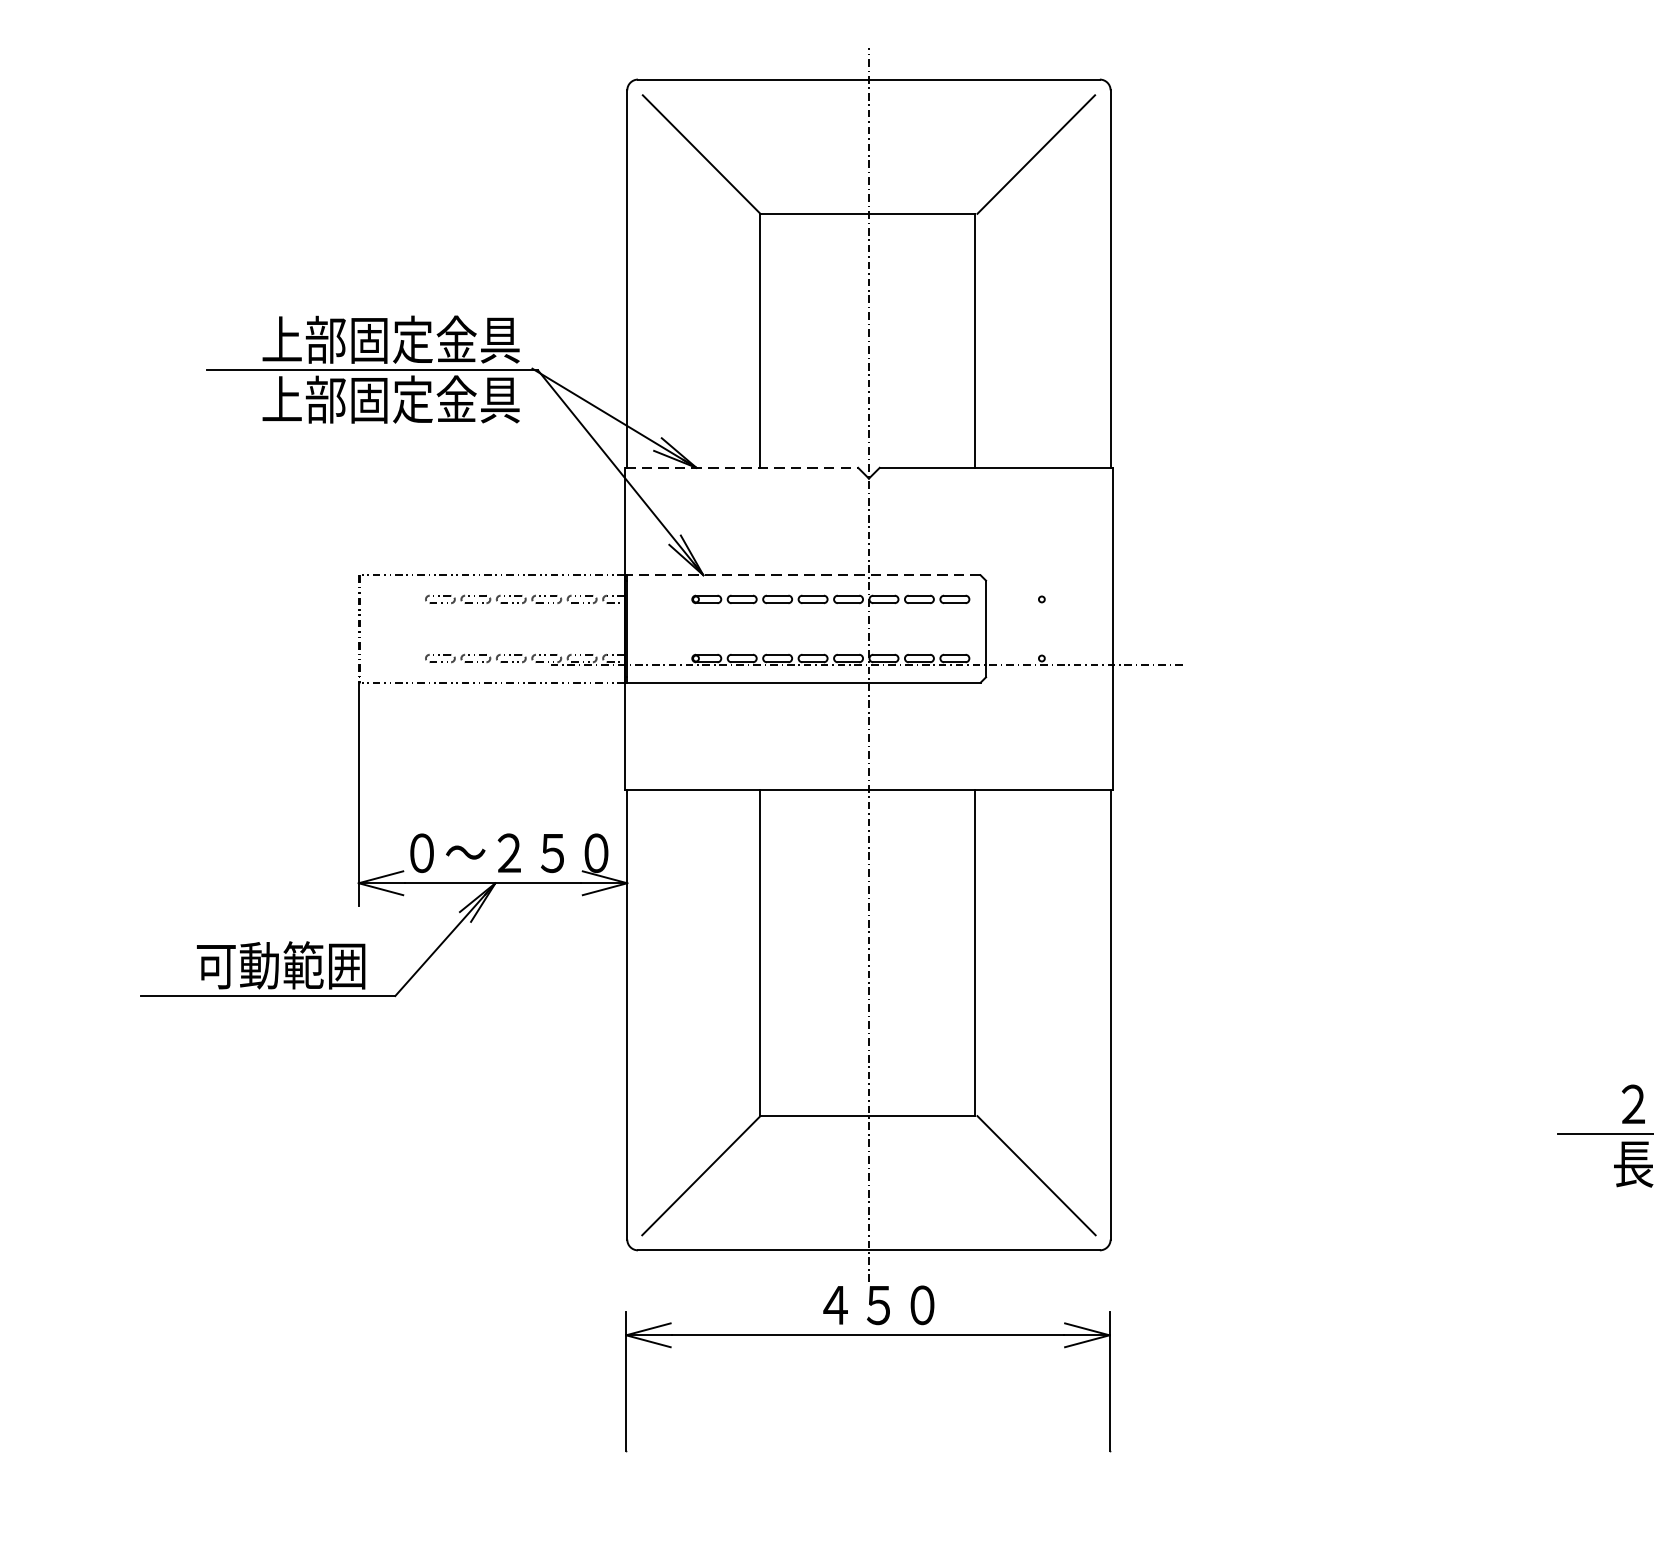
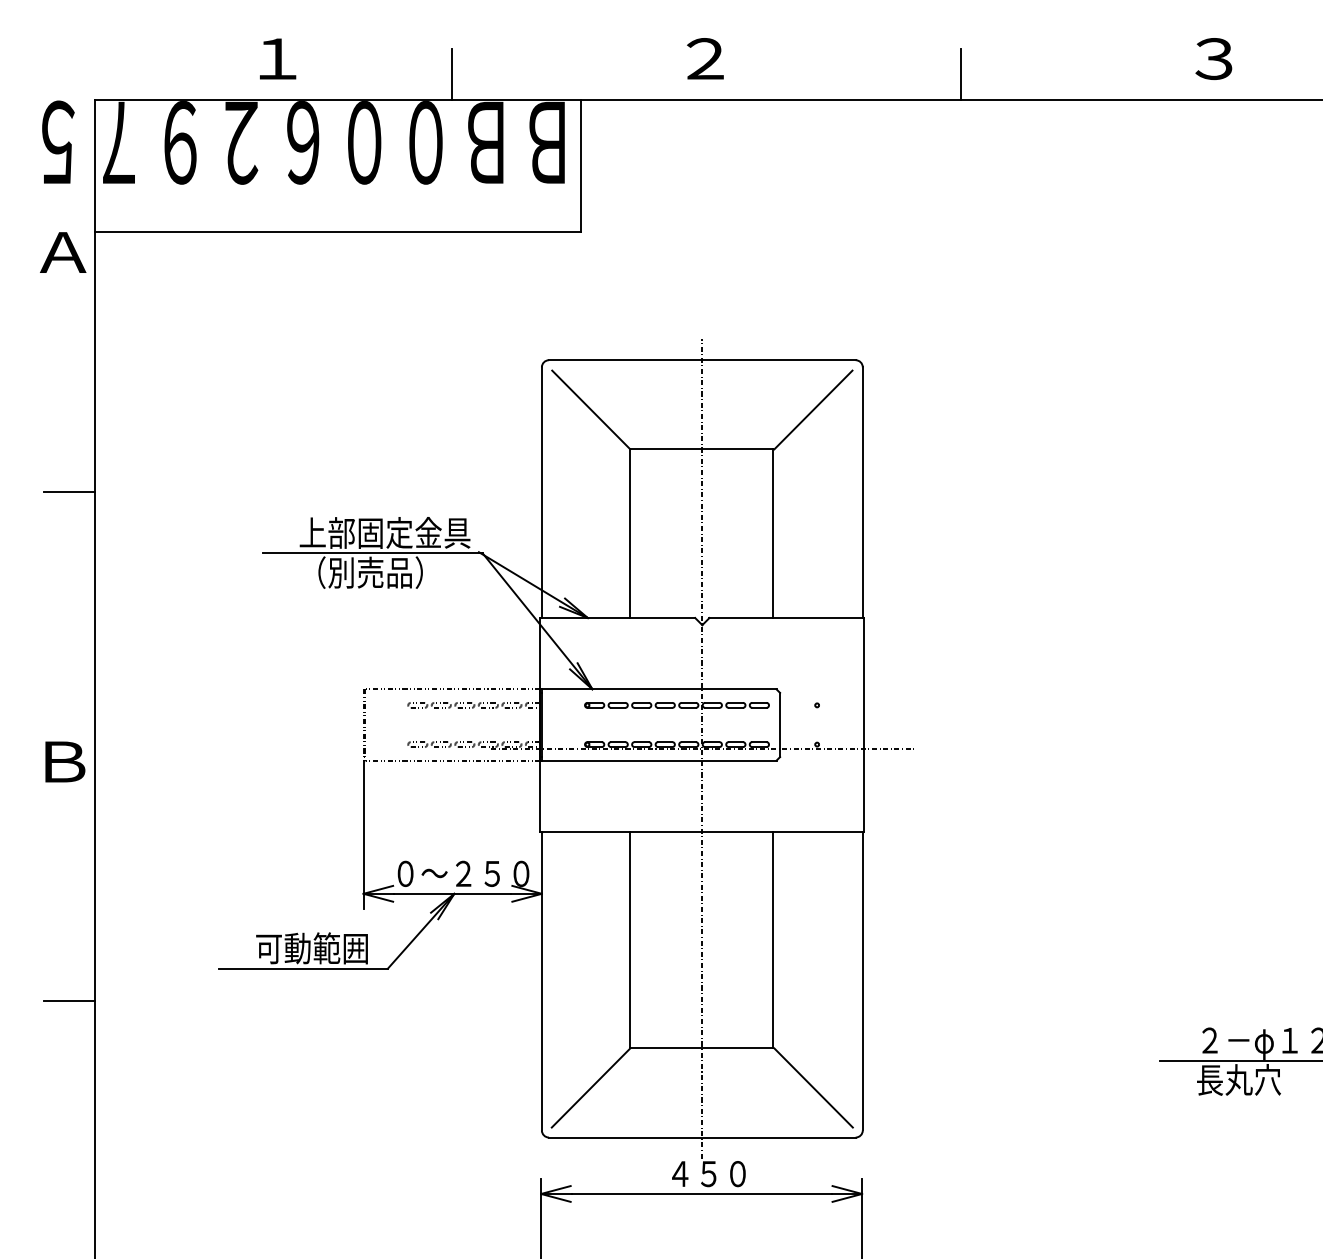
text: (390, 399) -> (384, 572), 上部固定金具 -> （別売品）
line: (742, 468) -> (618, 618), dashed -> solid
line: (801, 575) -> (657, 689), dashed -> solid

